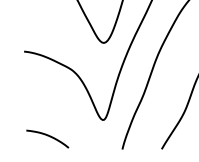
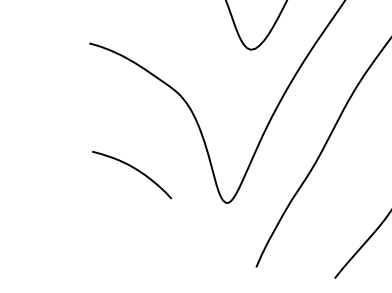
curve: (47, 136) -> (132, 169), moved

